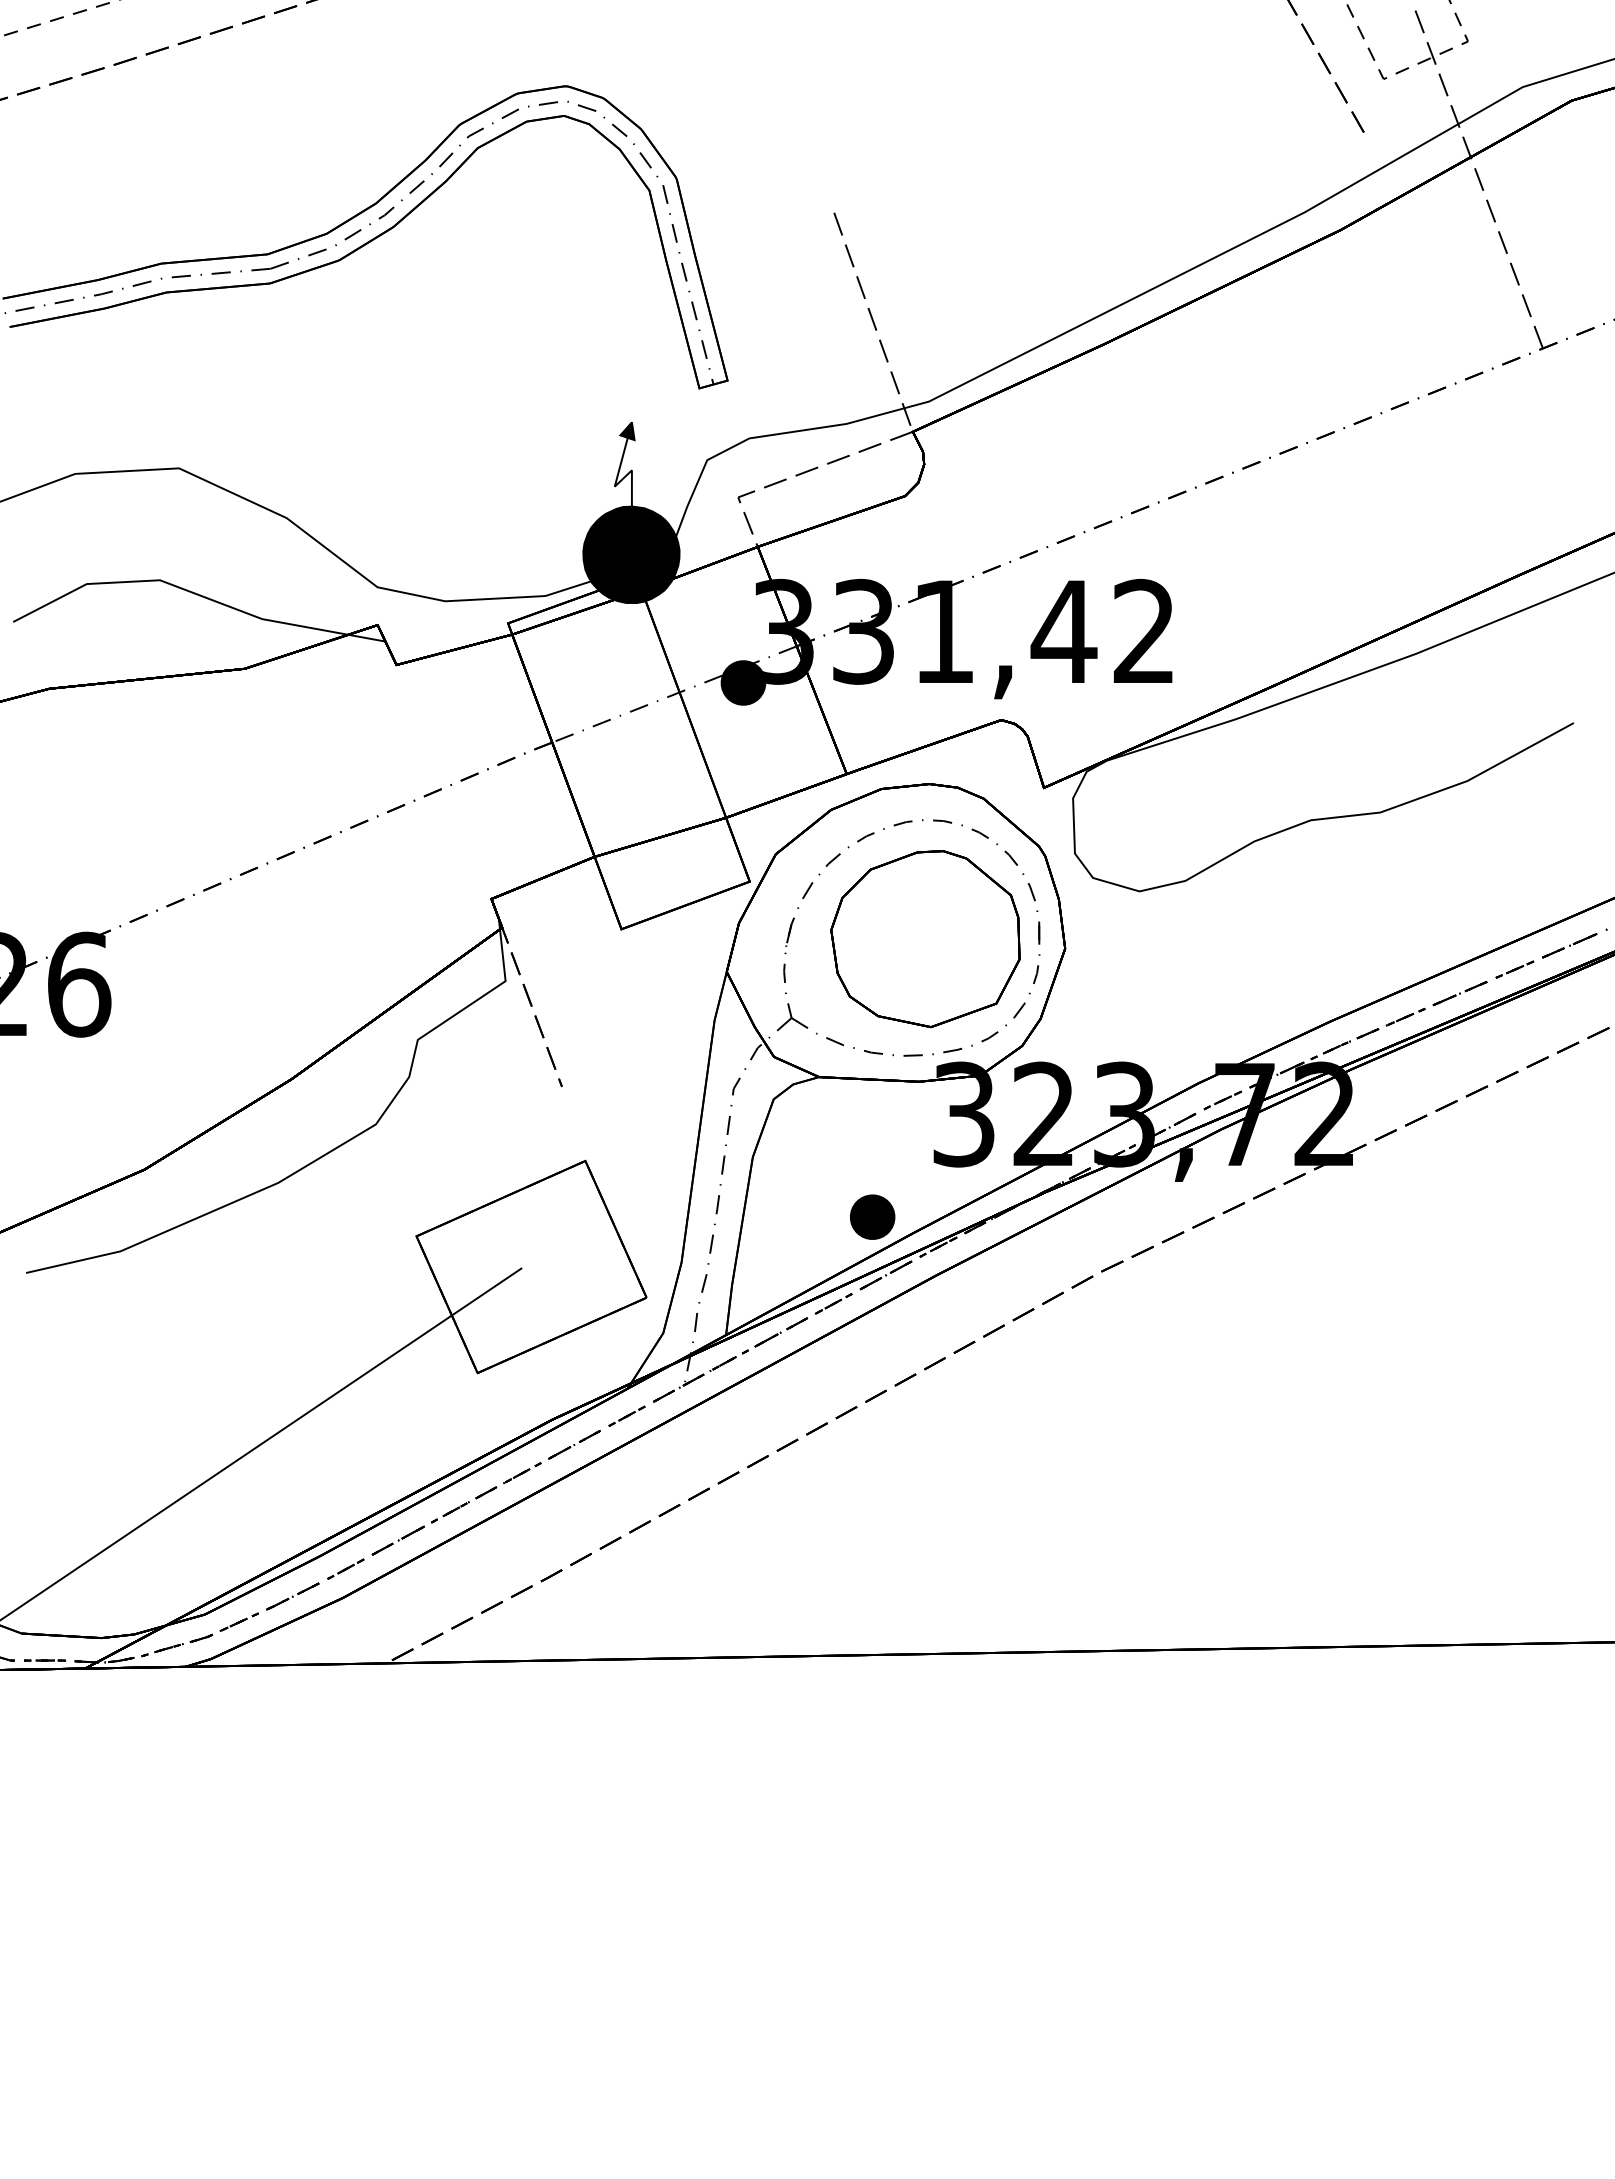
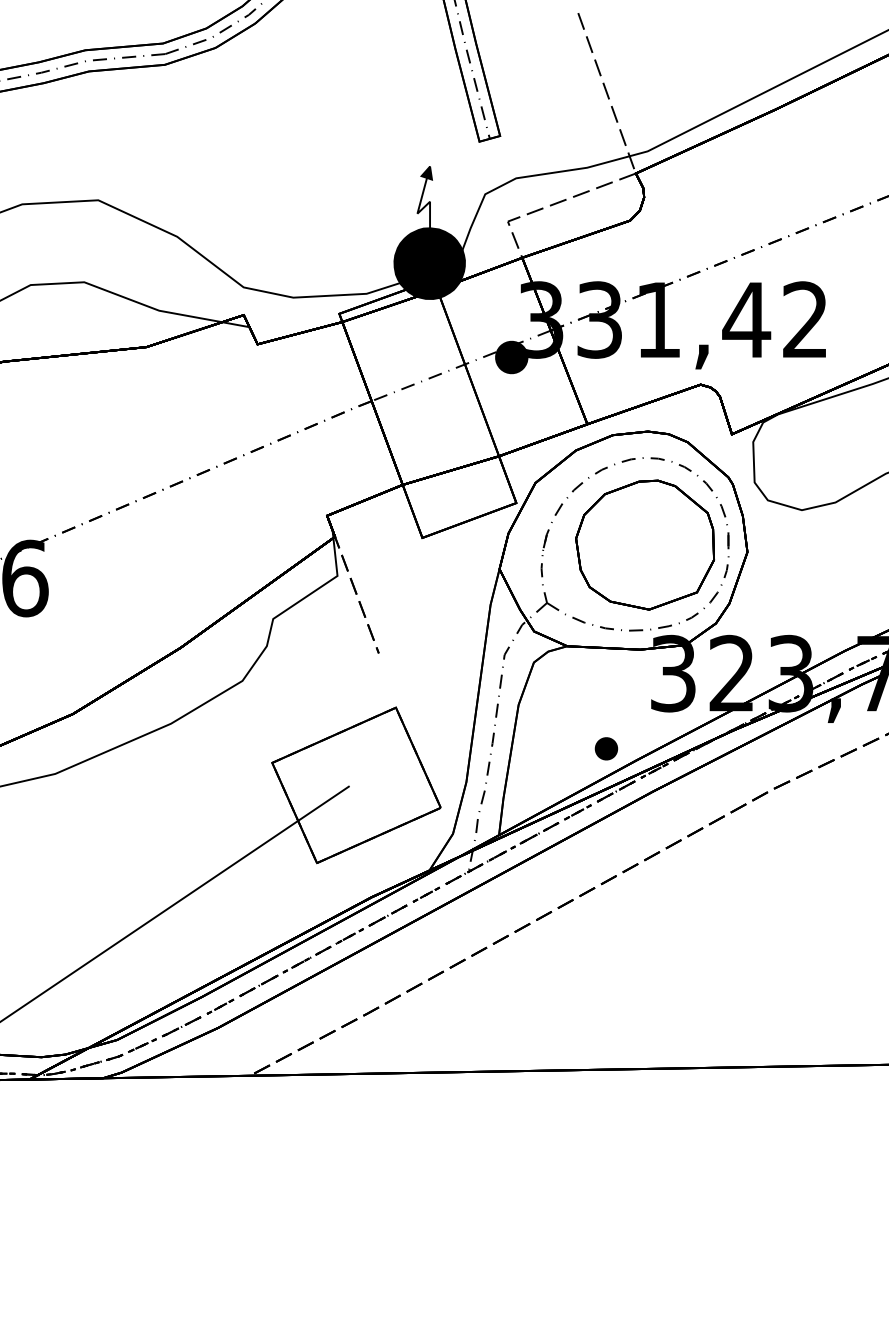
part: (872, 1216) -> (606, 748), size x0.7

